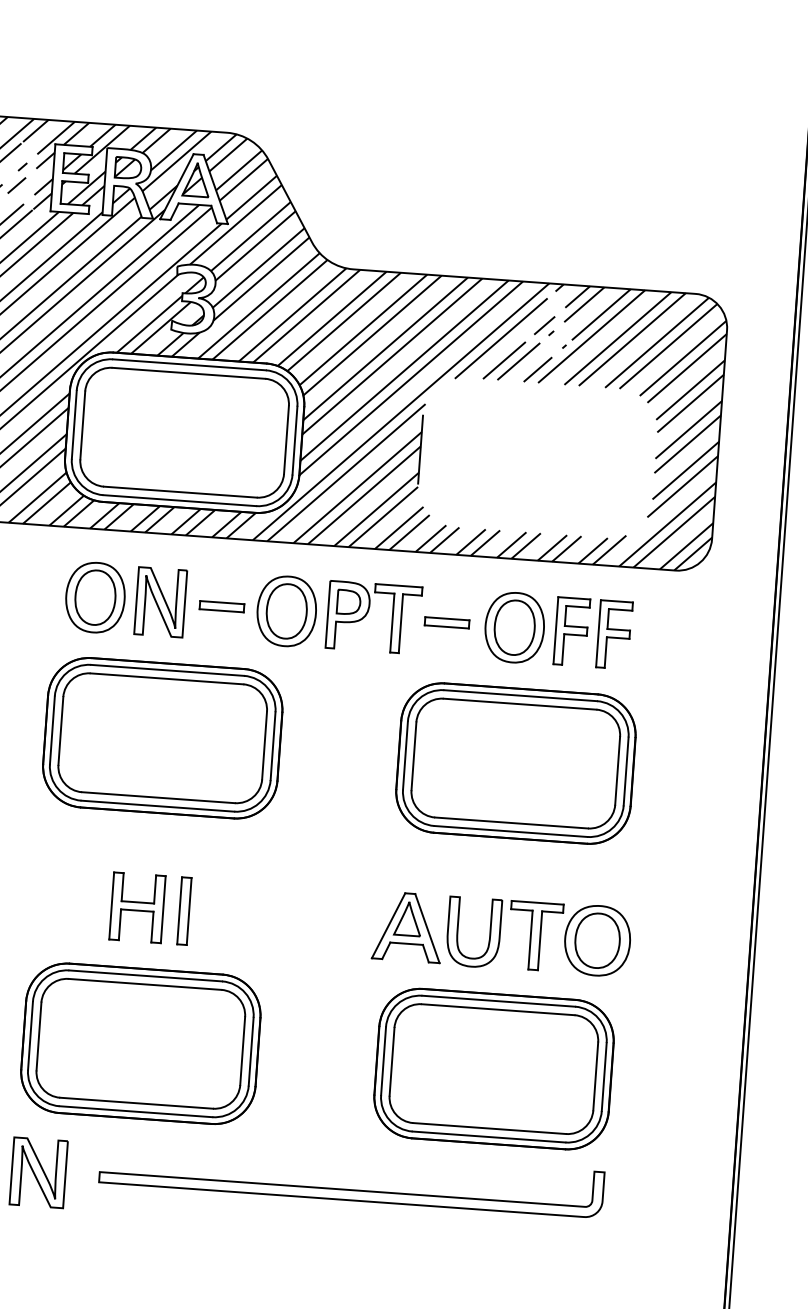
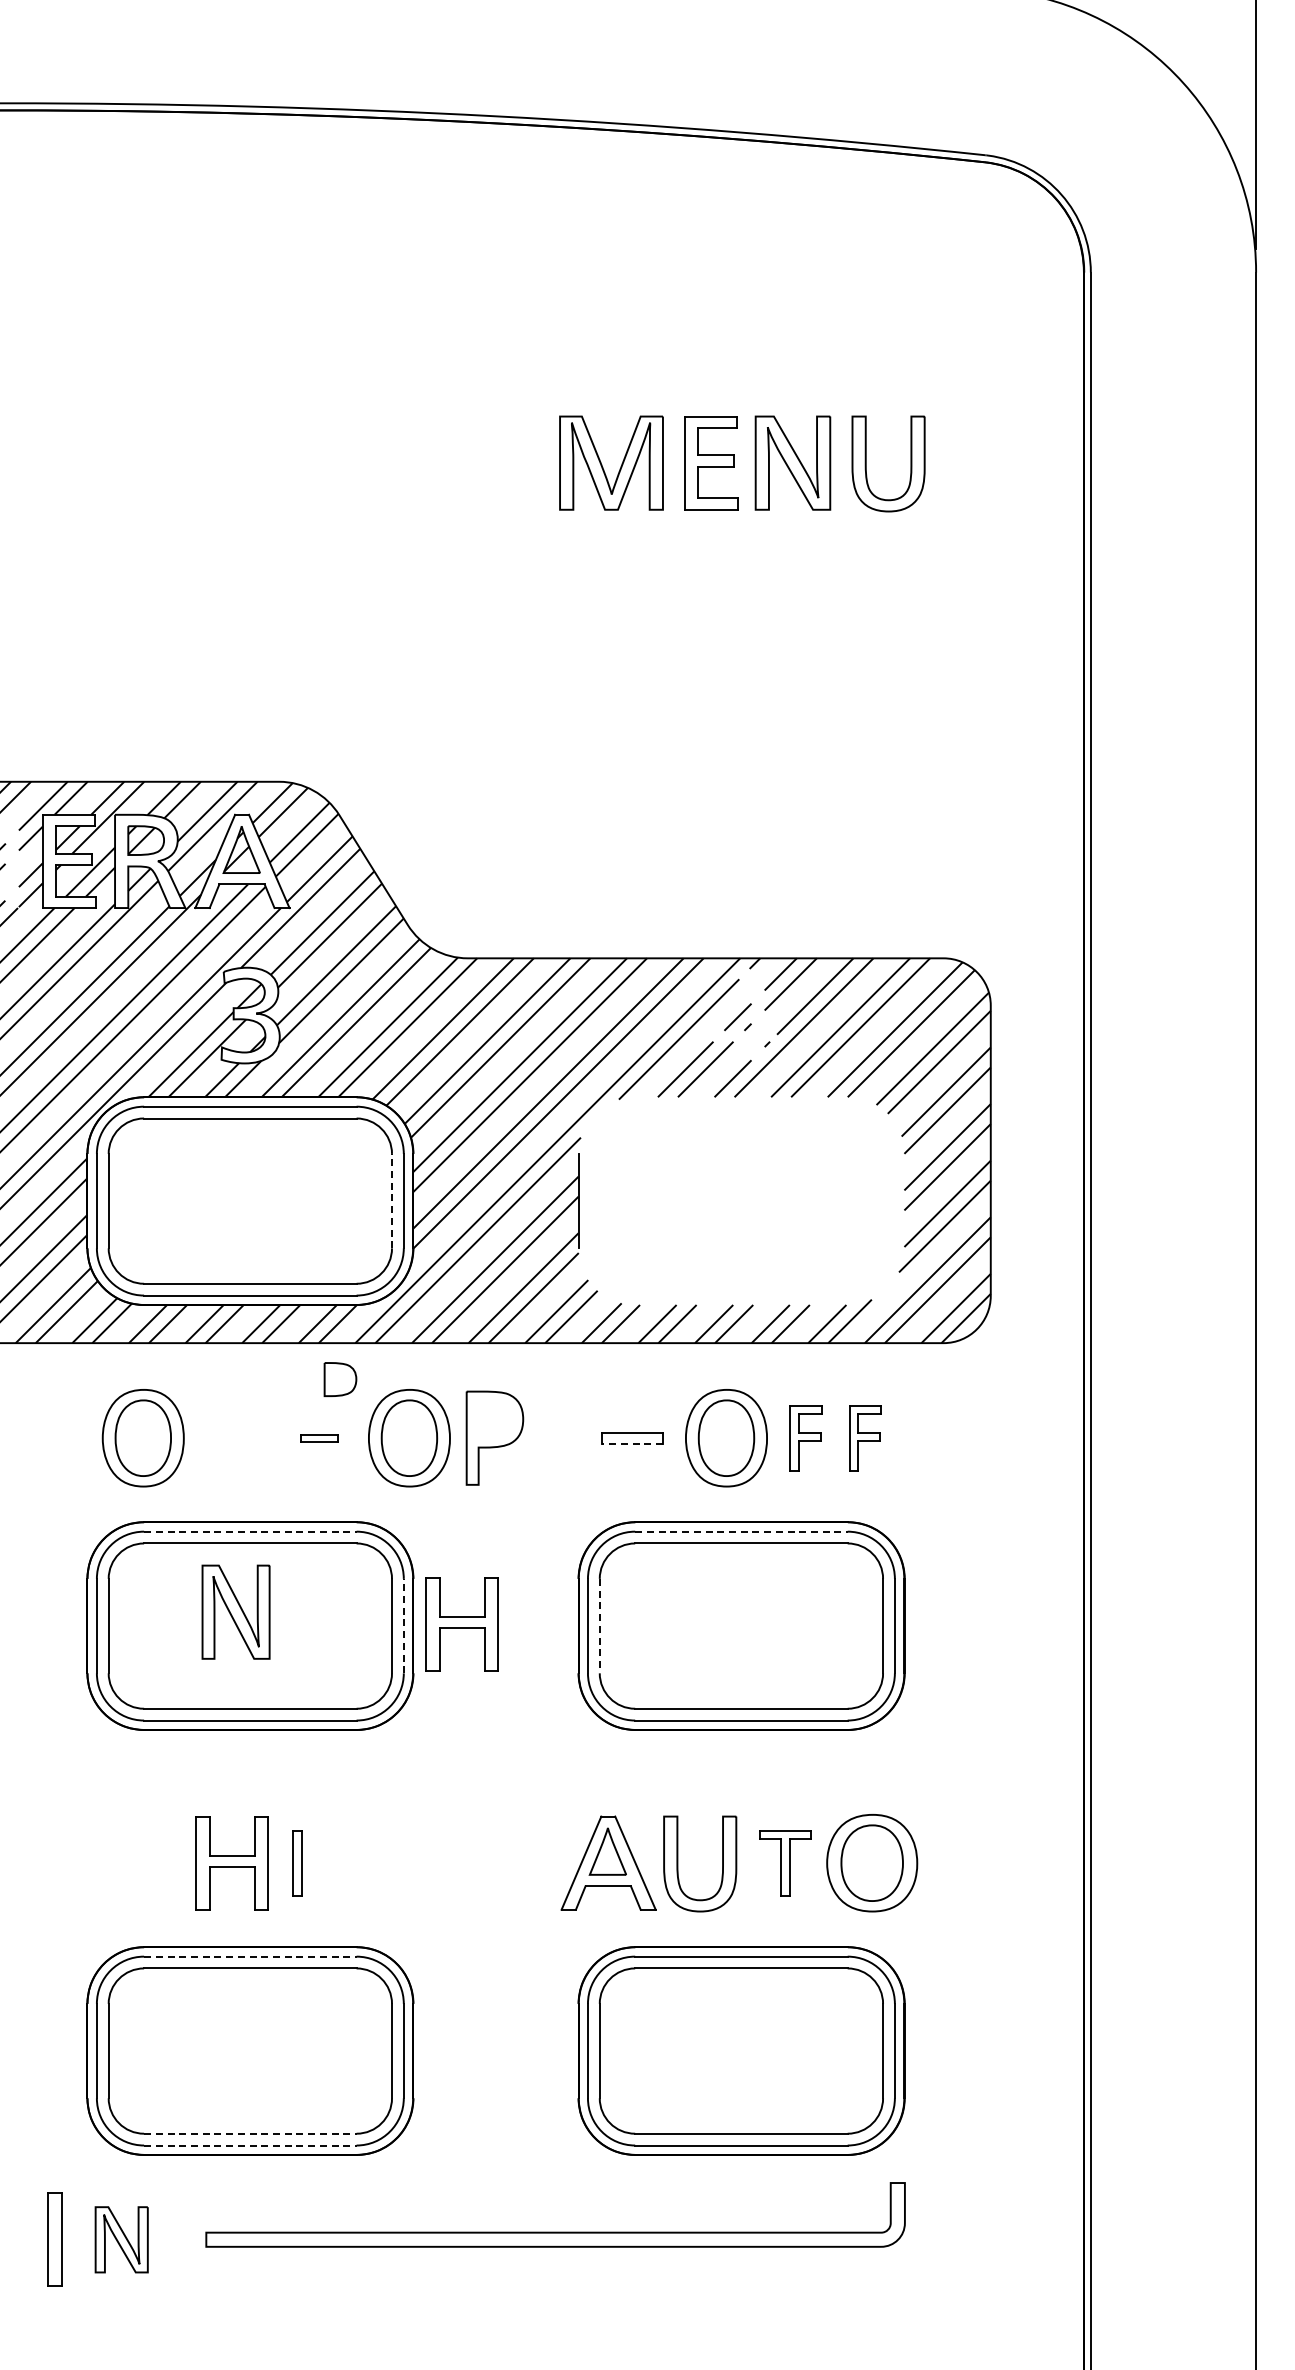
line: (286, 439) -> (392, 1200), solid -> dashed
part: (348, 602) -> (340, 1379), moved
curve: (157, 603) -> (231, 1613), moved
part: (222, 606) -> (319, 1438), size x0.6
part: (396, 619) -> (562, 1438), removed
line: (446, 626) -> (632, 1443), solid -> dashed
part: (571, 632) -> (805, 1438), size x0.7
part: (614, 635) -> (865, 1438), size x0.7
line: (167, 670) -> (250, 1531), solid -> dashed
line: (520, 695) -> (741, 1531), solid -> dashed
line: (272, 745) -> (403, 1625), solid -> dashed
part: (314, 748) -> (461, 1624), added
line: (413, 756) -> (599, 1626), solid -> dashed
part: (184, 911) -> (297, 1863), size x0.7
part: (535, 936) -> (785, 1863), size x0.7
line: (145, 975) -> (250, 1956), solid -> dashed
line: (136, 1103) -> (250, 2133), solid -> dashed
line: (136, 1111) -> (250, 2145), solid -> dashed
part: (38, 1172) -> (121, 2239), size x0.7

